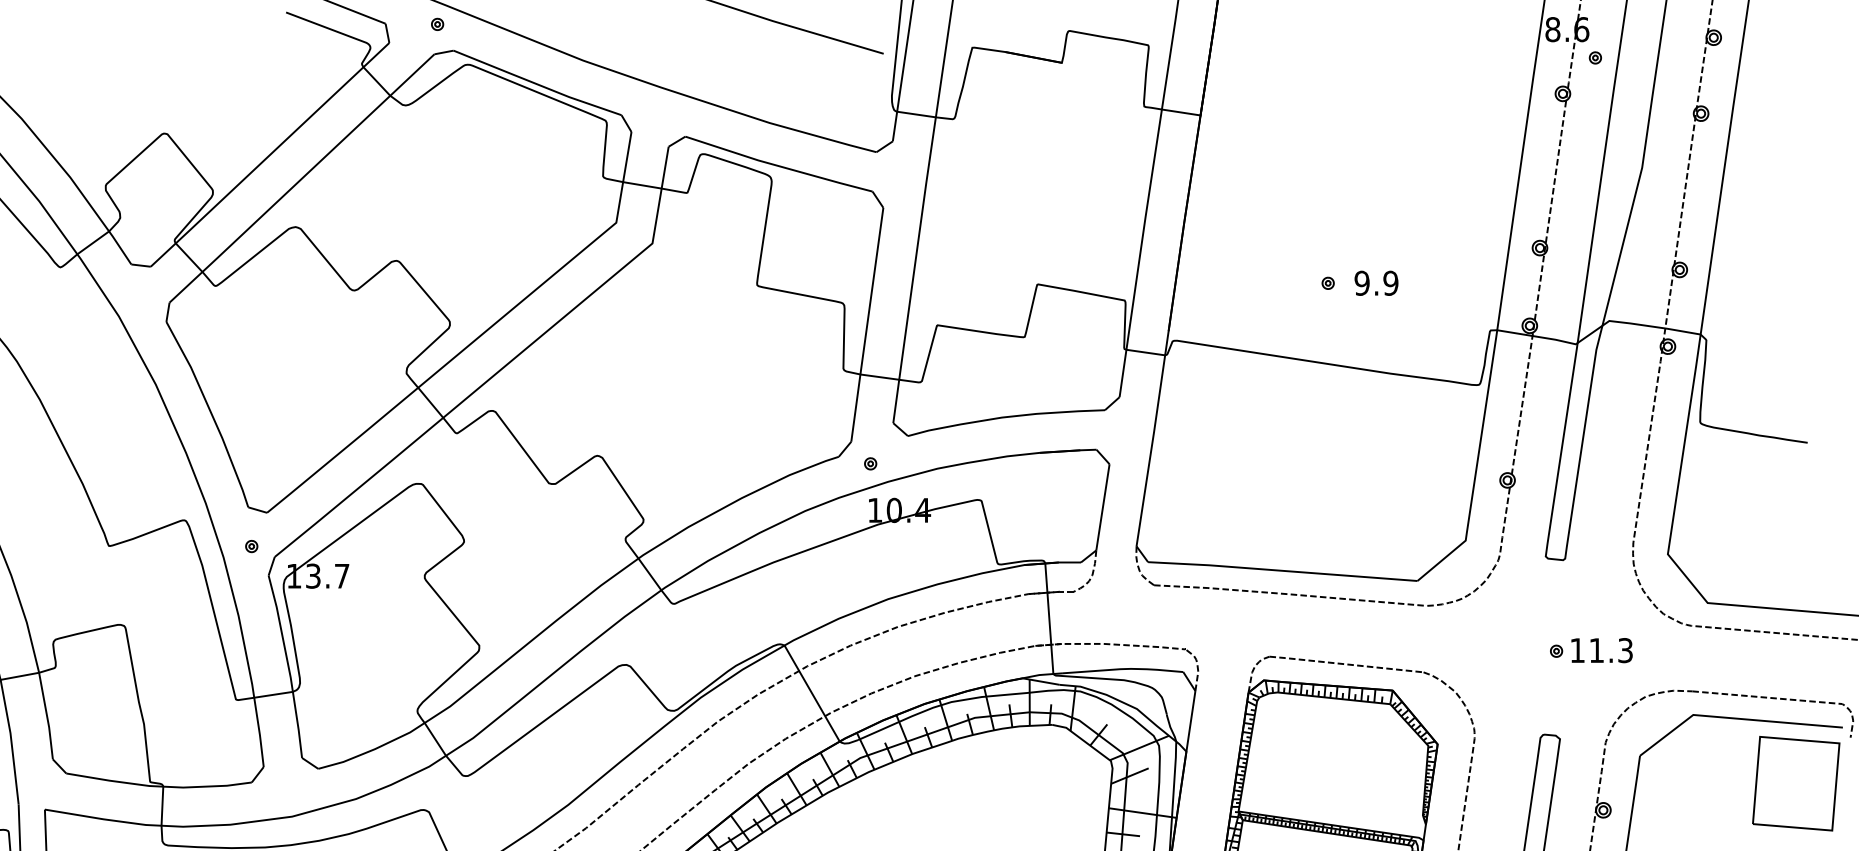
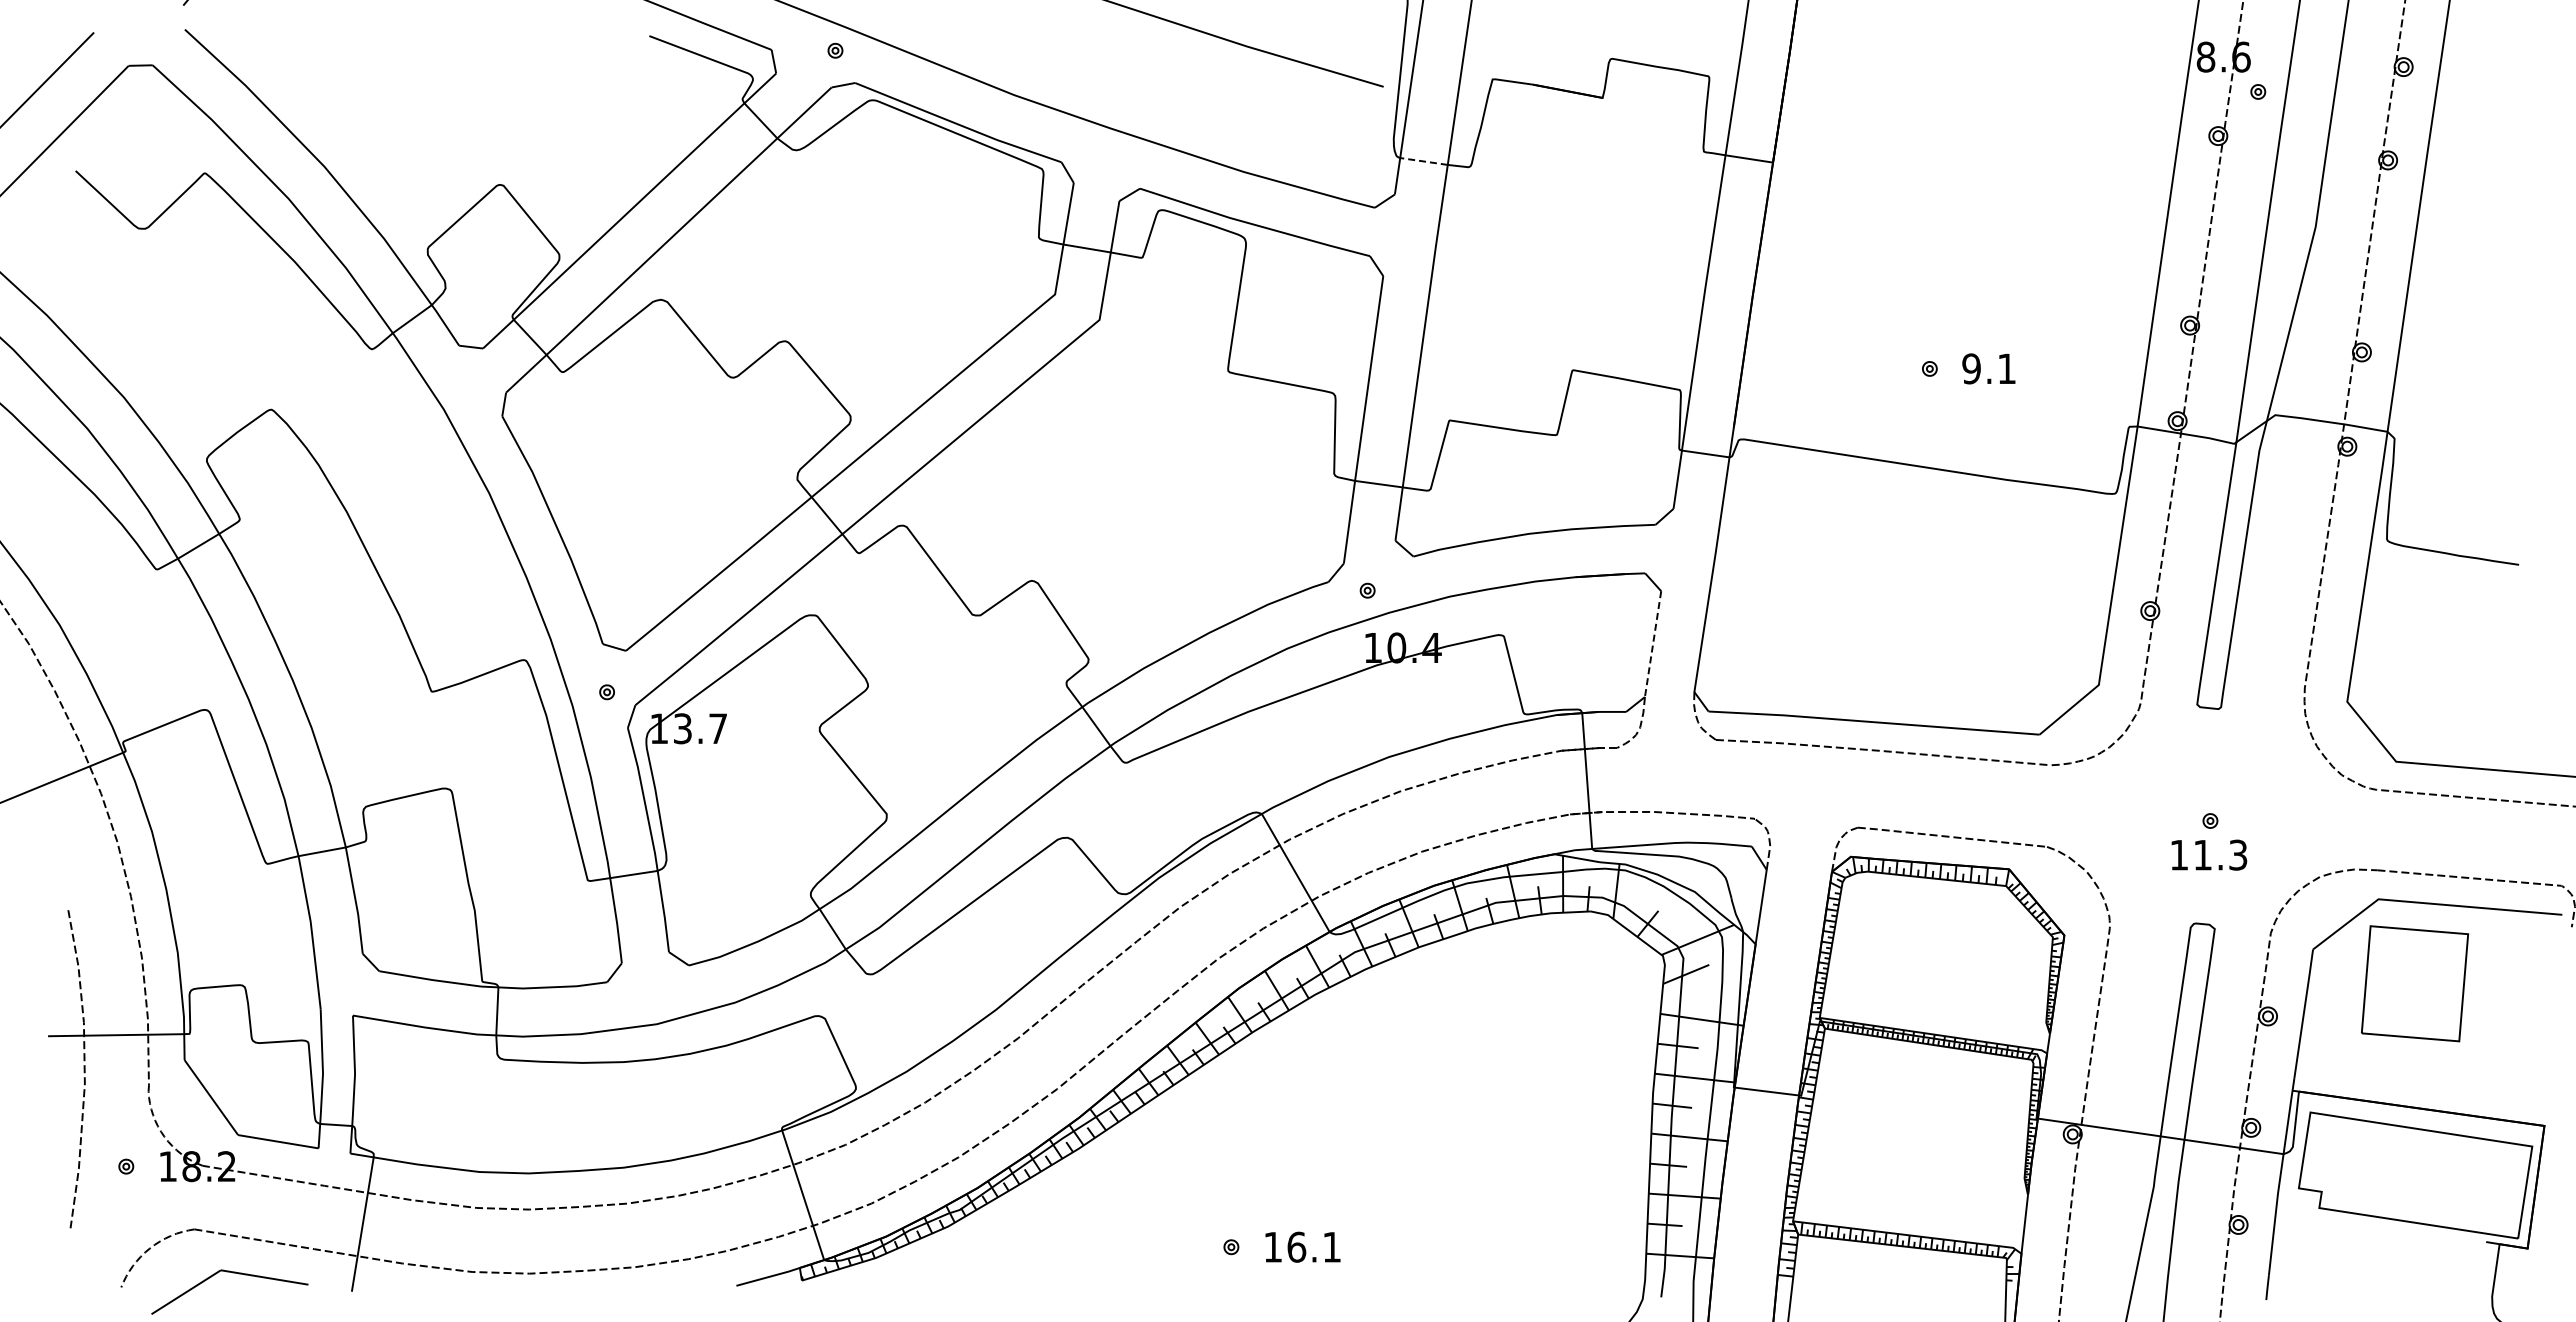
line: (916, 114) -> (1423, 161), solid -> dashed
text: (1390, 283) -> (2006, 368), 9.9 -> 9.1
line: (1103, 507) -> (1653, 644), solid -> dashed
text: (1602, 650) -> (2209, 854), moved
part: (1796, 783) -> (2415, 983), moved

